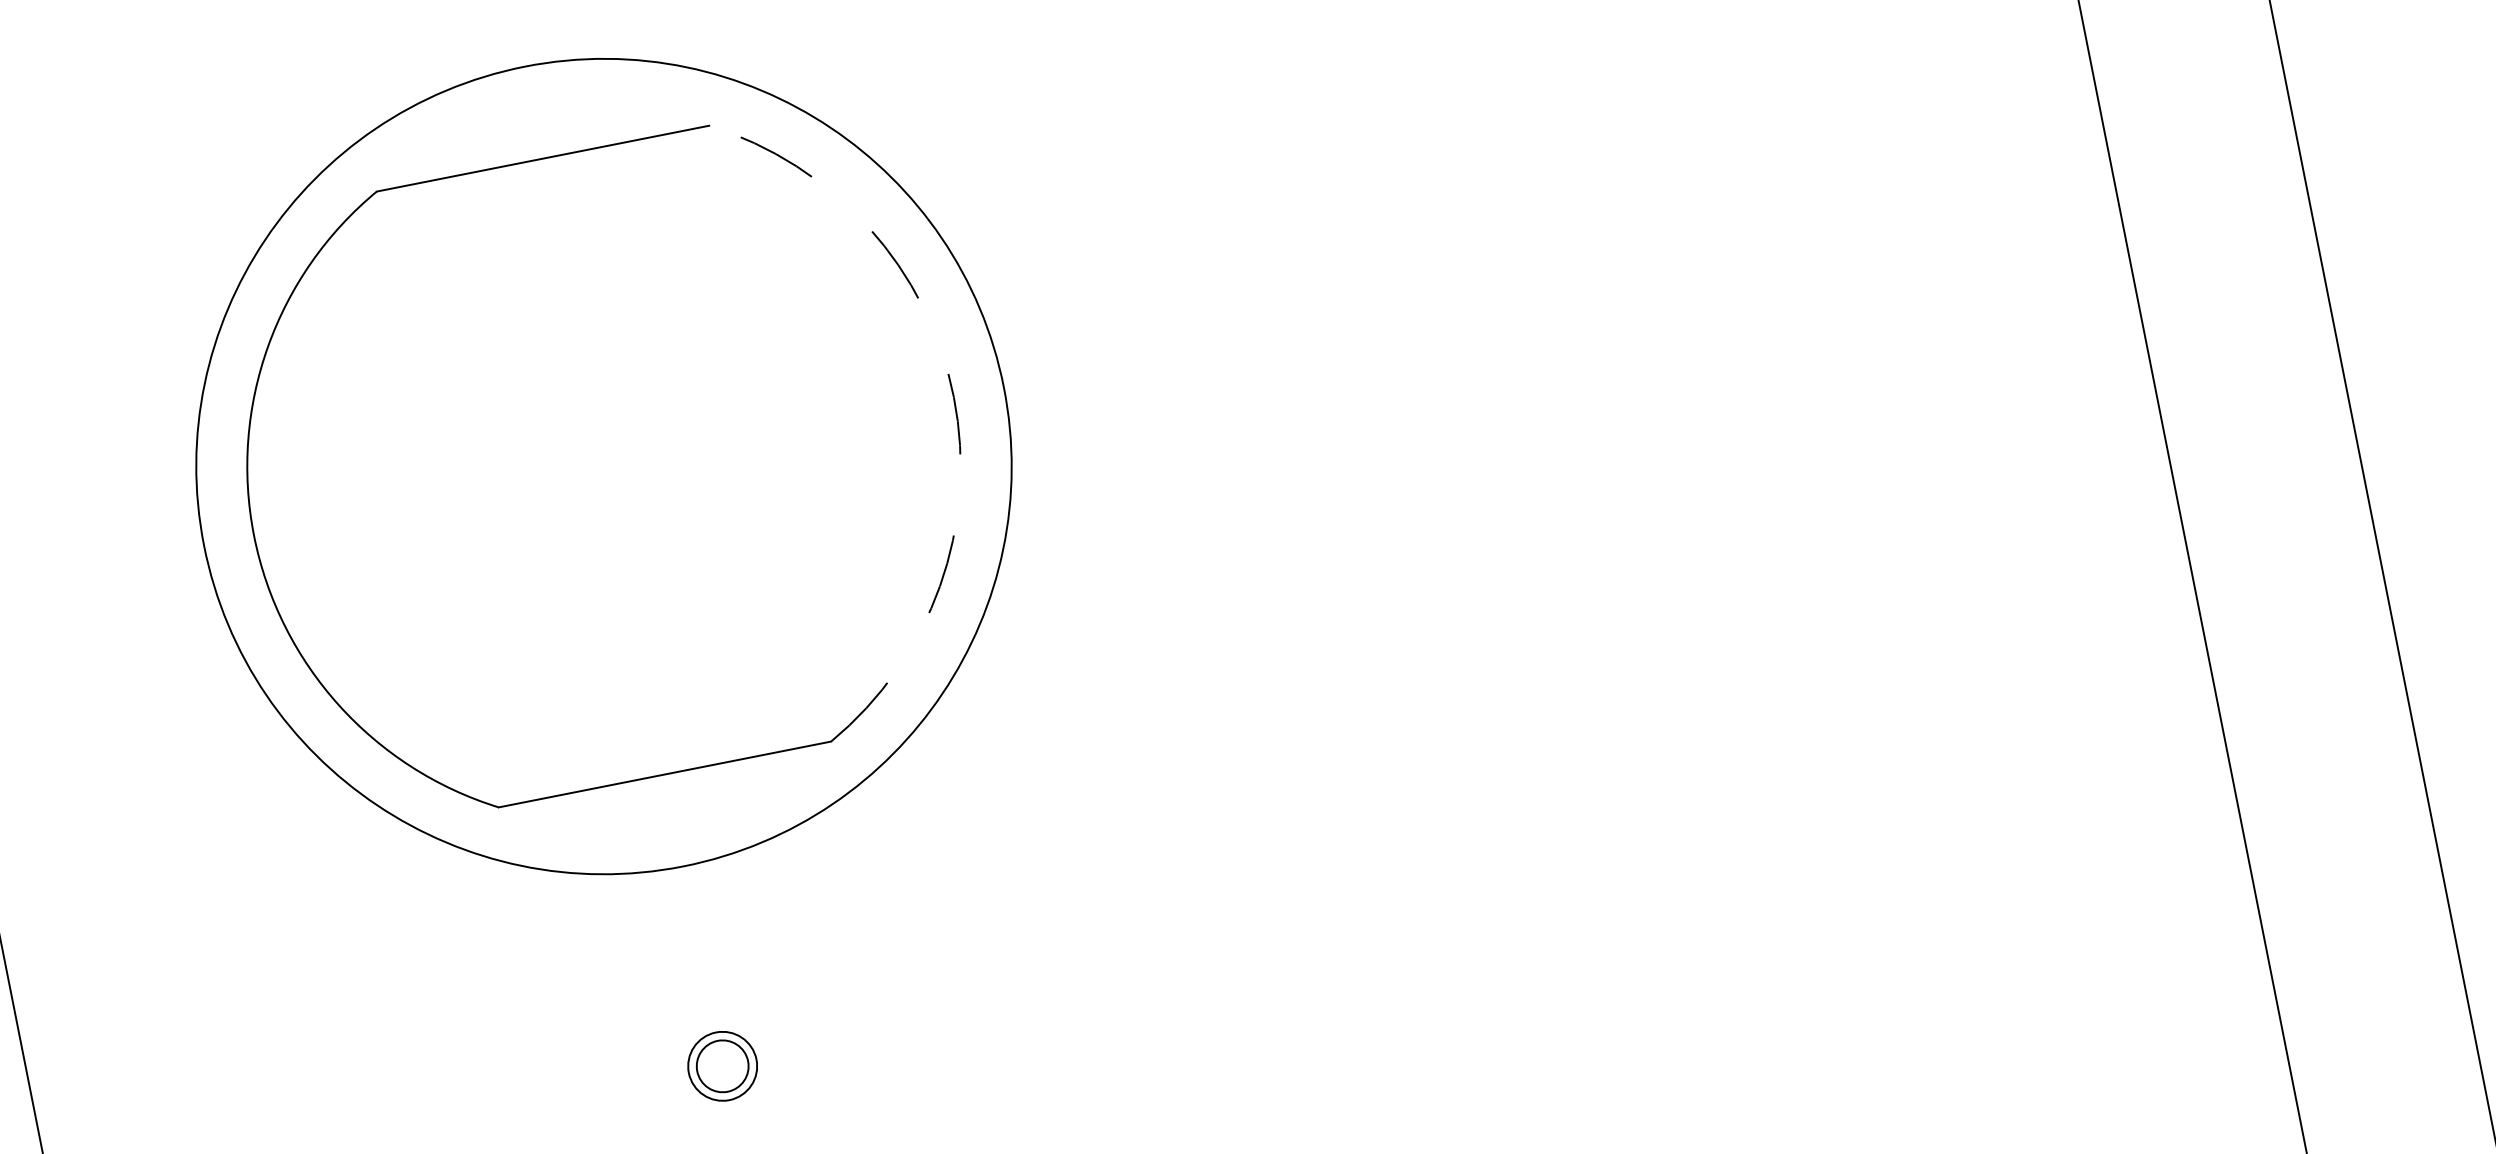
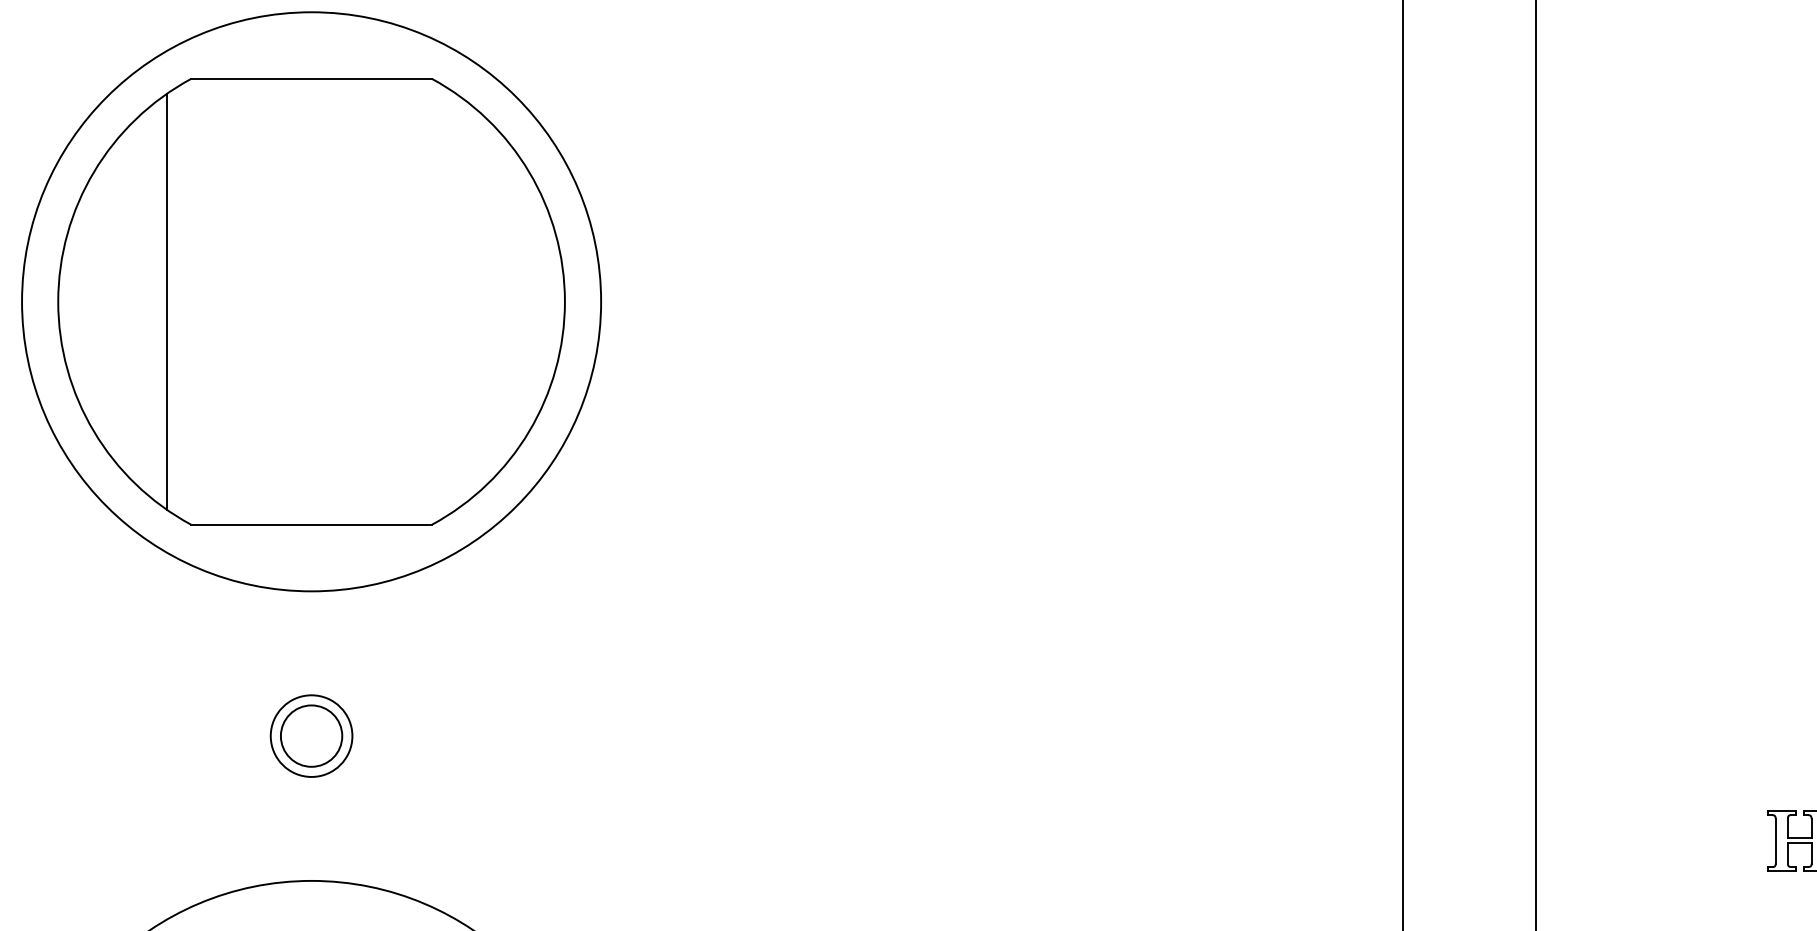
arc: (953, 396) -> (564, 301), dashed -> solid
line: (403, 505) -> (166, 301), added
part: (722, 1065) -> (311, 735), size x1.67

